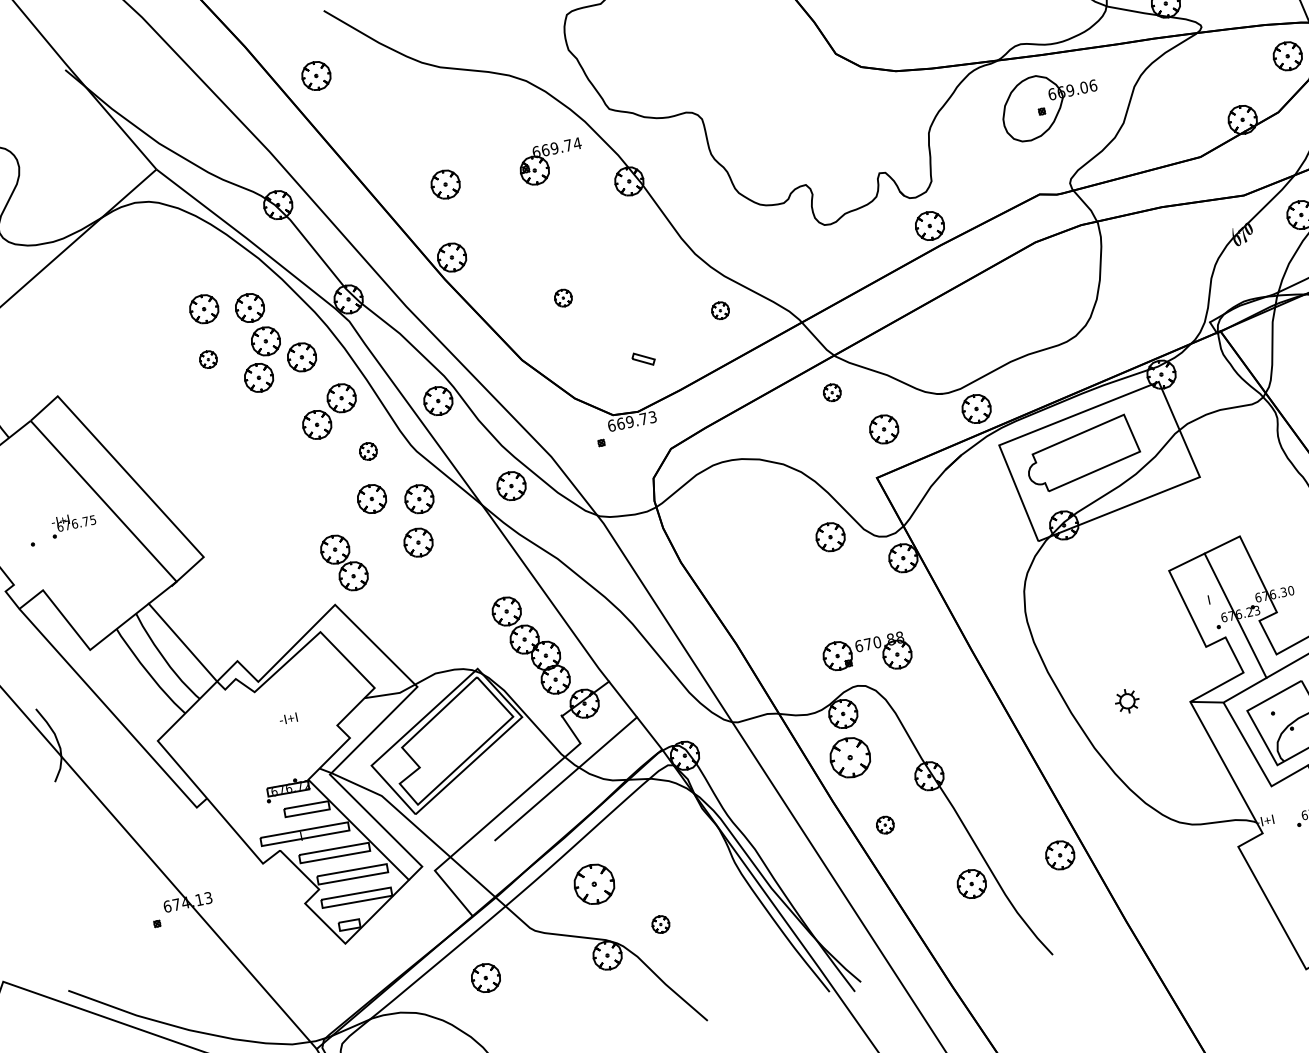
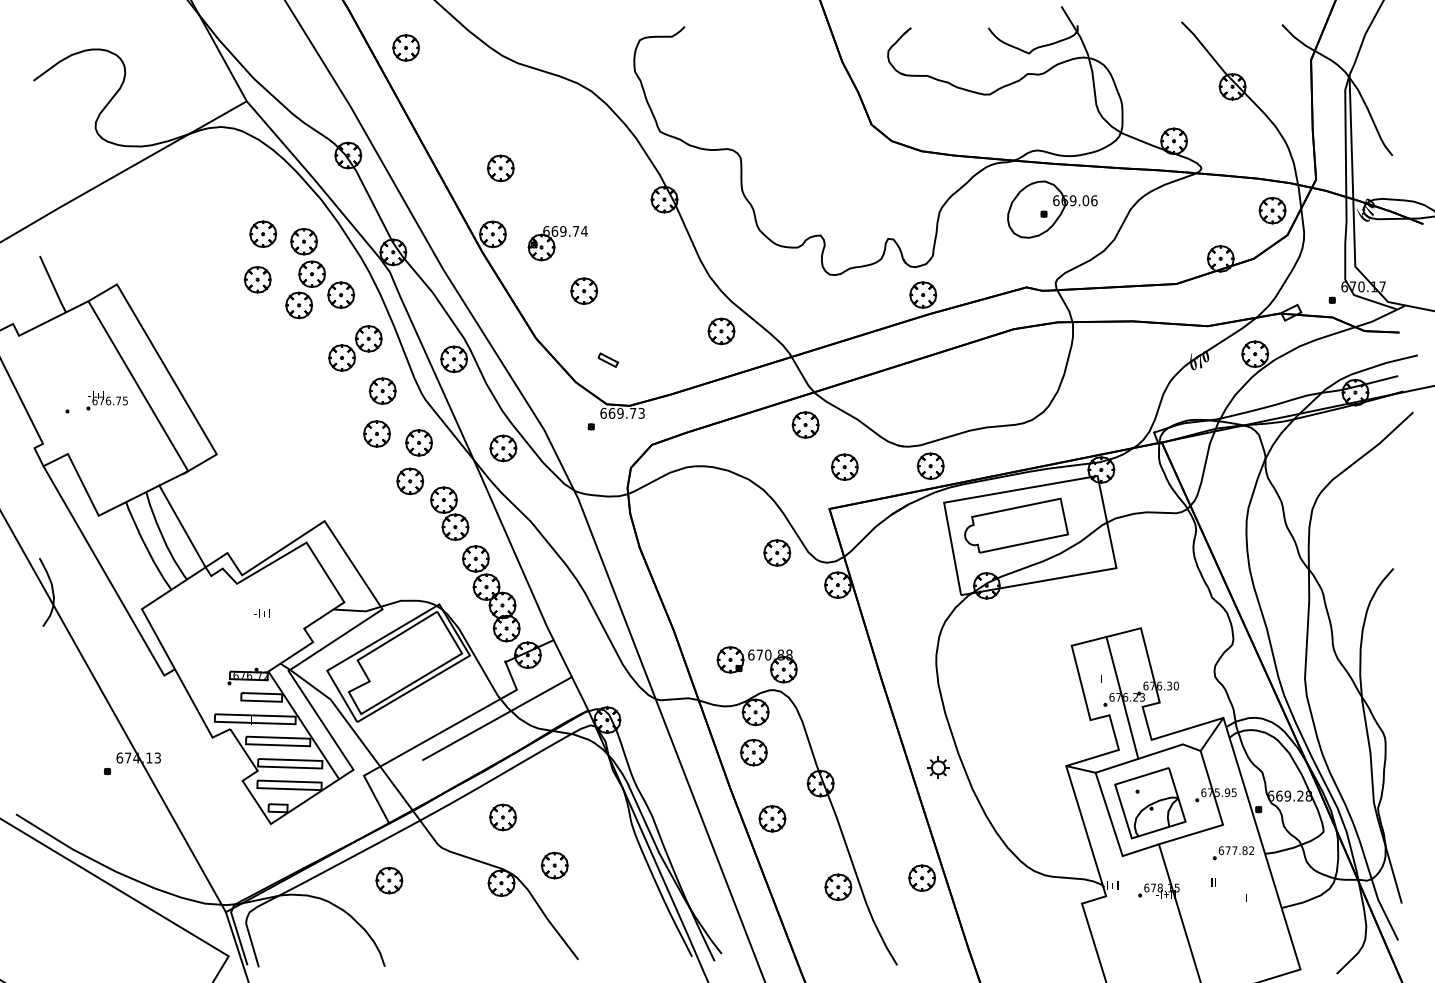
part: (551, 162) -> (557, 243), moved
part: (563, 297) -> (584, 290), size x1.67
part: (720, 310) -> (721, 331), size x1.67
part: (643, 358) -> (608, 359), moved
part: (208, 359) -> (257, 279), size x1.67
part: (832, 392) -> (805, 424), size x1.67
part: (368, 450) -> (382, 390), size x1.67
part: (344, 562) -> (449, 513), moved
part: (866, 655) -> (756, 664), moved
part: (1127, 700) -> (938, 767), moved
part: (849, 757) -> (753, 752), size x0.71
part: (885, 824) -> (772, 818), size x1.67
part: (593, 884) -> (502, 817), size x0.71
part: (660, 924) -> (554, 865), size x1.67

